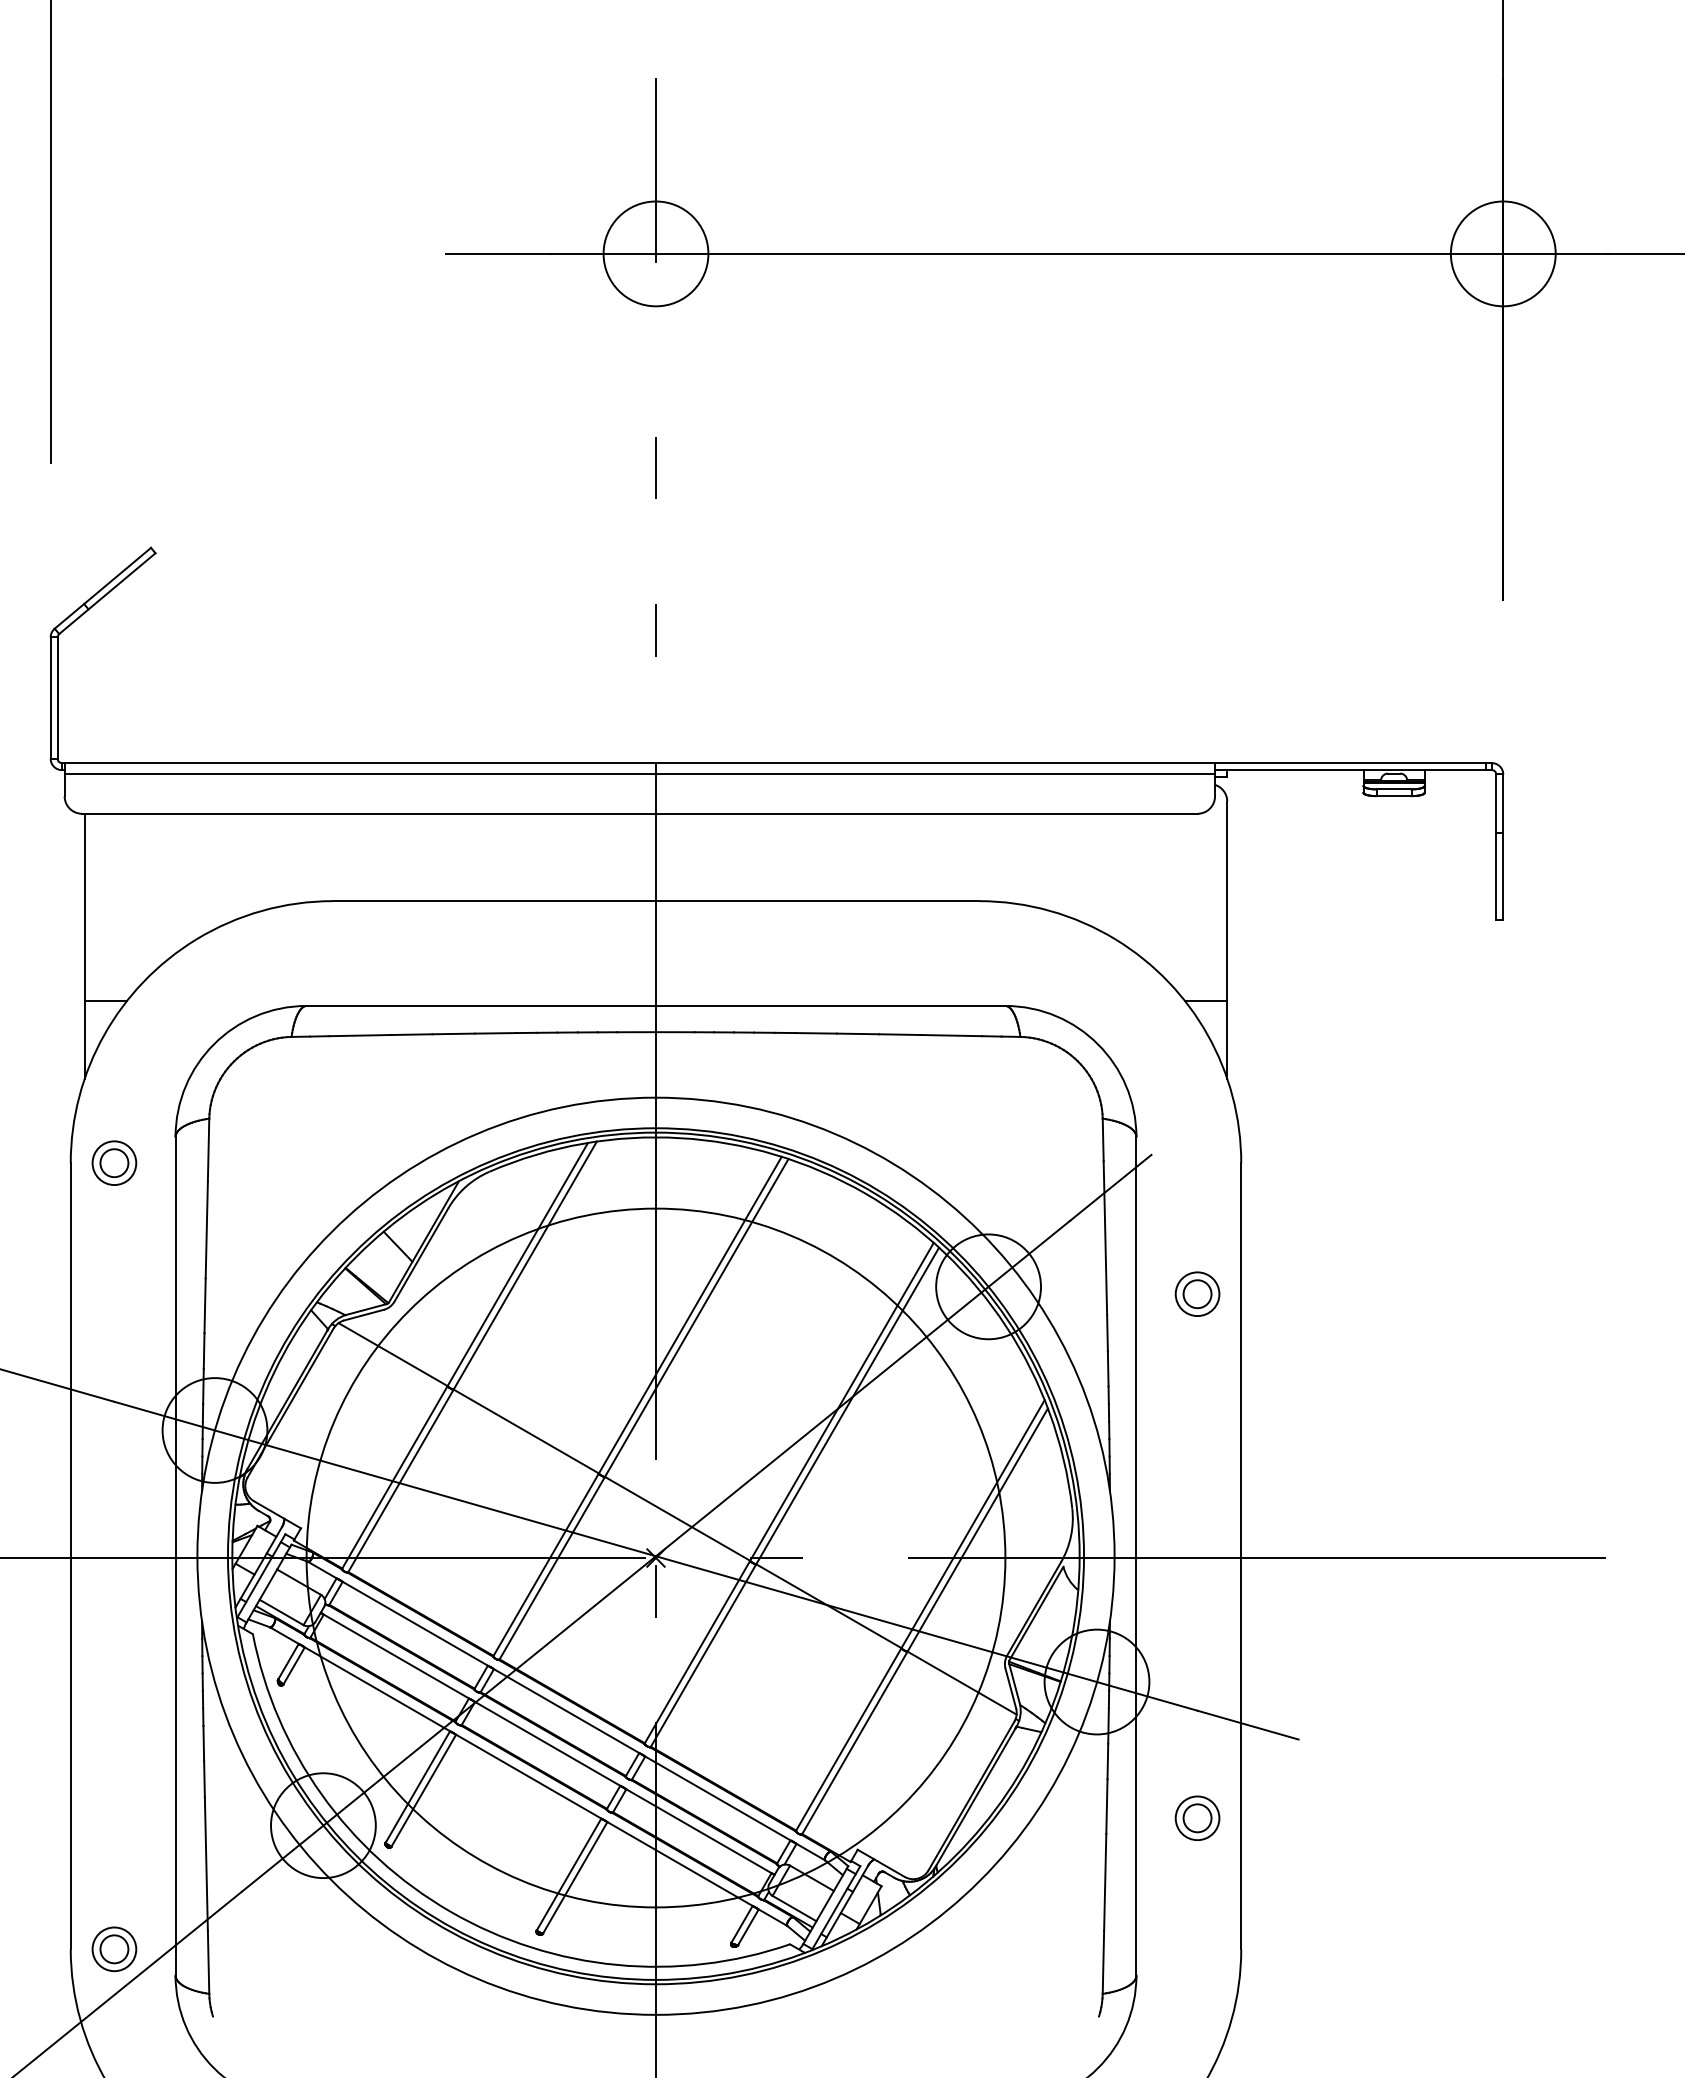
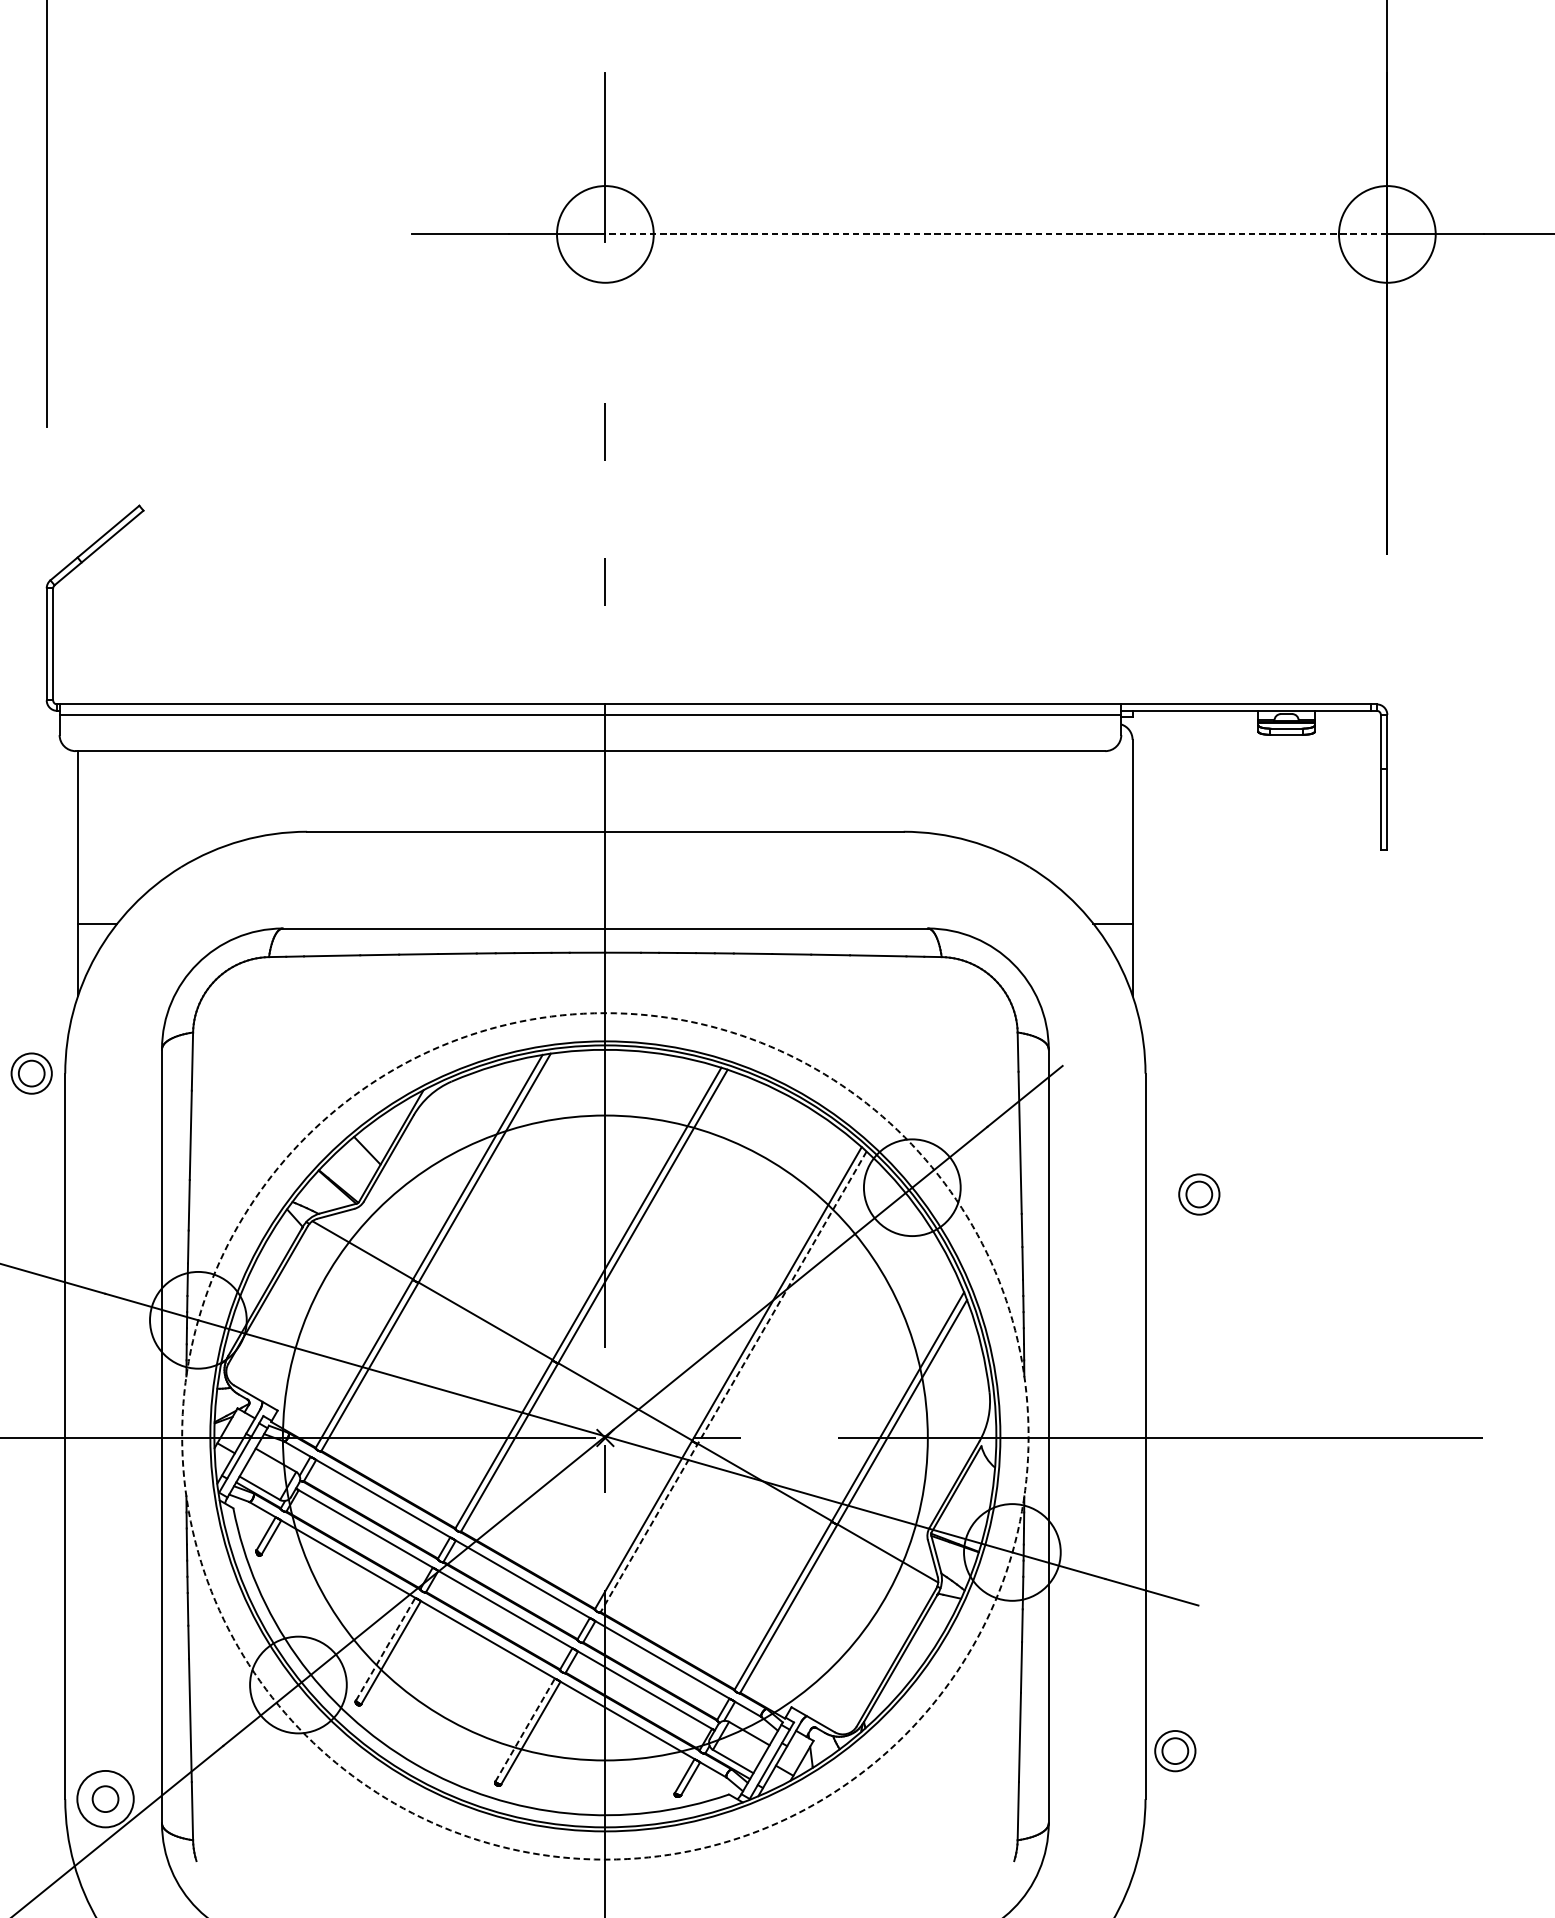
line: (1079, 253) -> (996, 234), solid -> dashed
part: (114, 1162) -> (31, 1072), moved
part: (1197, 1293) -> (1199, 1193), moved
line: (794, 1497) -> (733, 1382), solid -> dashed
circle: (655, 1555) -> (604, 1435), solid -> dashed
line: (418, 1786) -> (386, 1648), solid -> dashed
part: (1197, 1817) -> (1175, 1750), moved
line: (569, 1874) -> (525, 1730), solid -> dashed
circle: (114, 1949) -> (105, 1799), size x1.4

